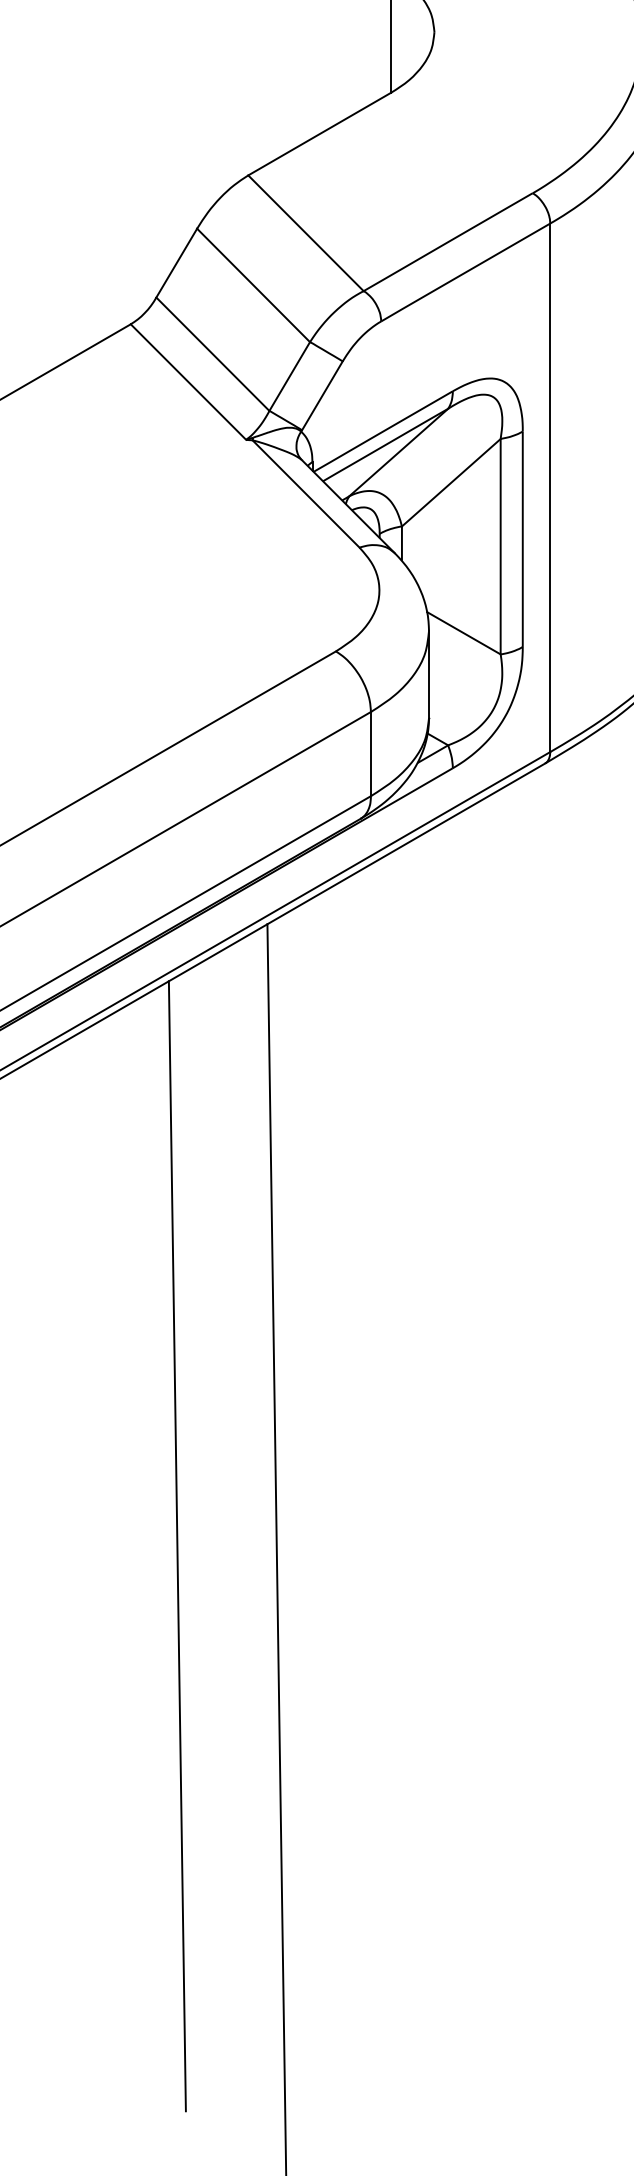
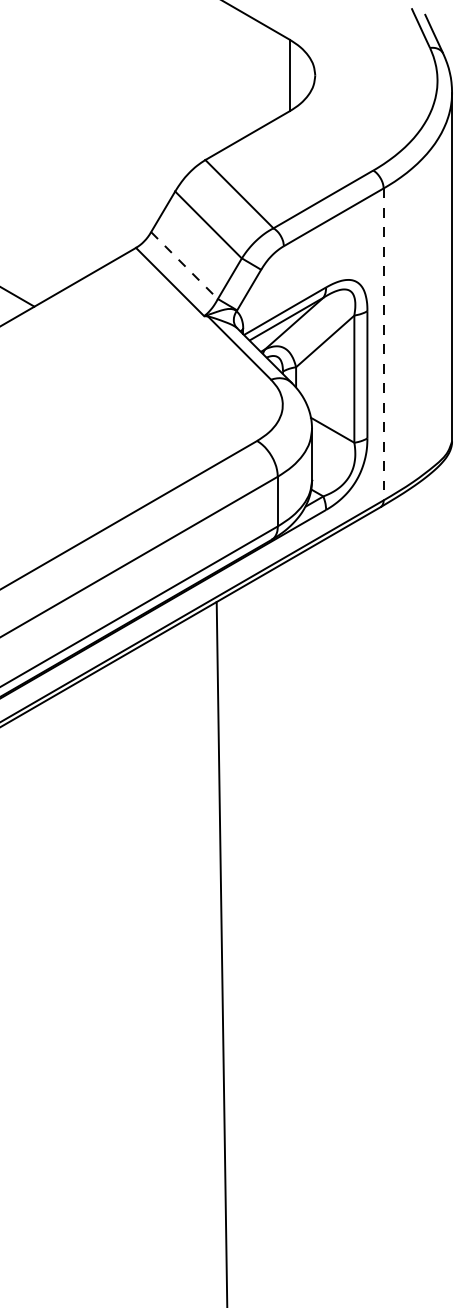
line: (212, 354) -> (184, 265), solid -> dashed
line: (550, 487) -> (383, 344), solid -> dashed
line: (177, 1545) -> (163, 968), removed

